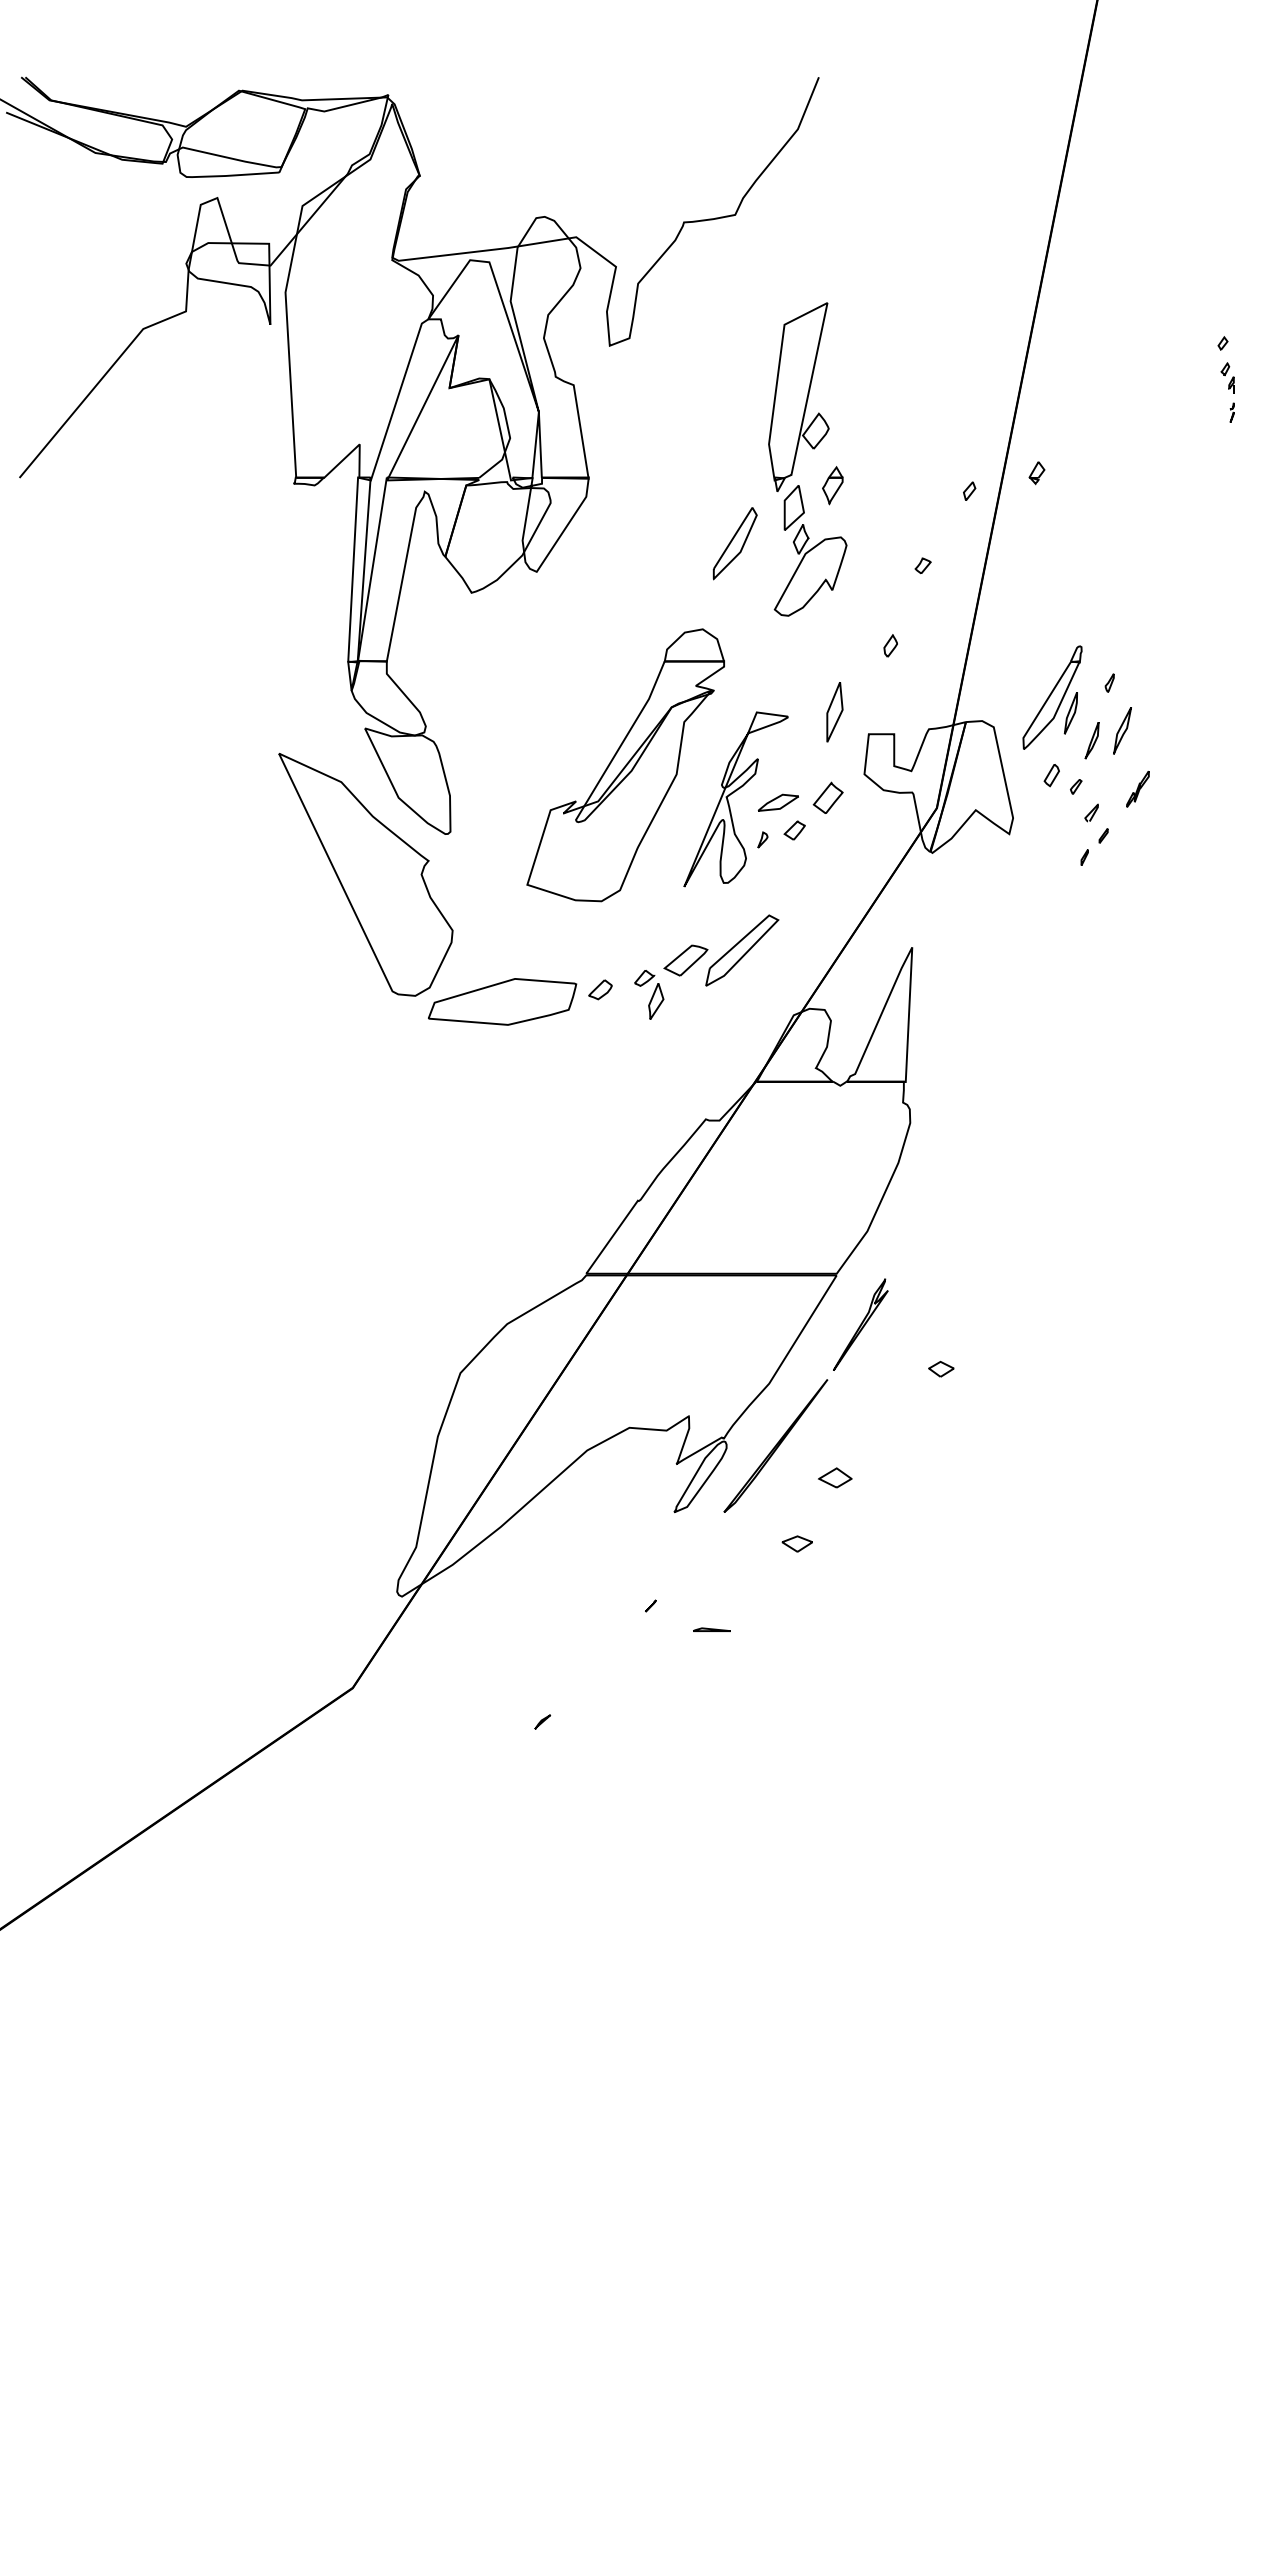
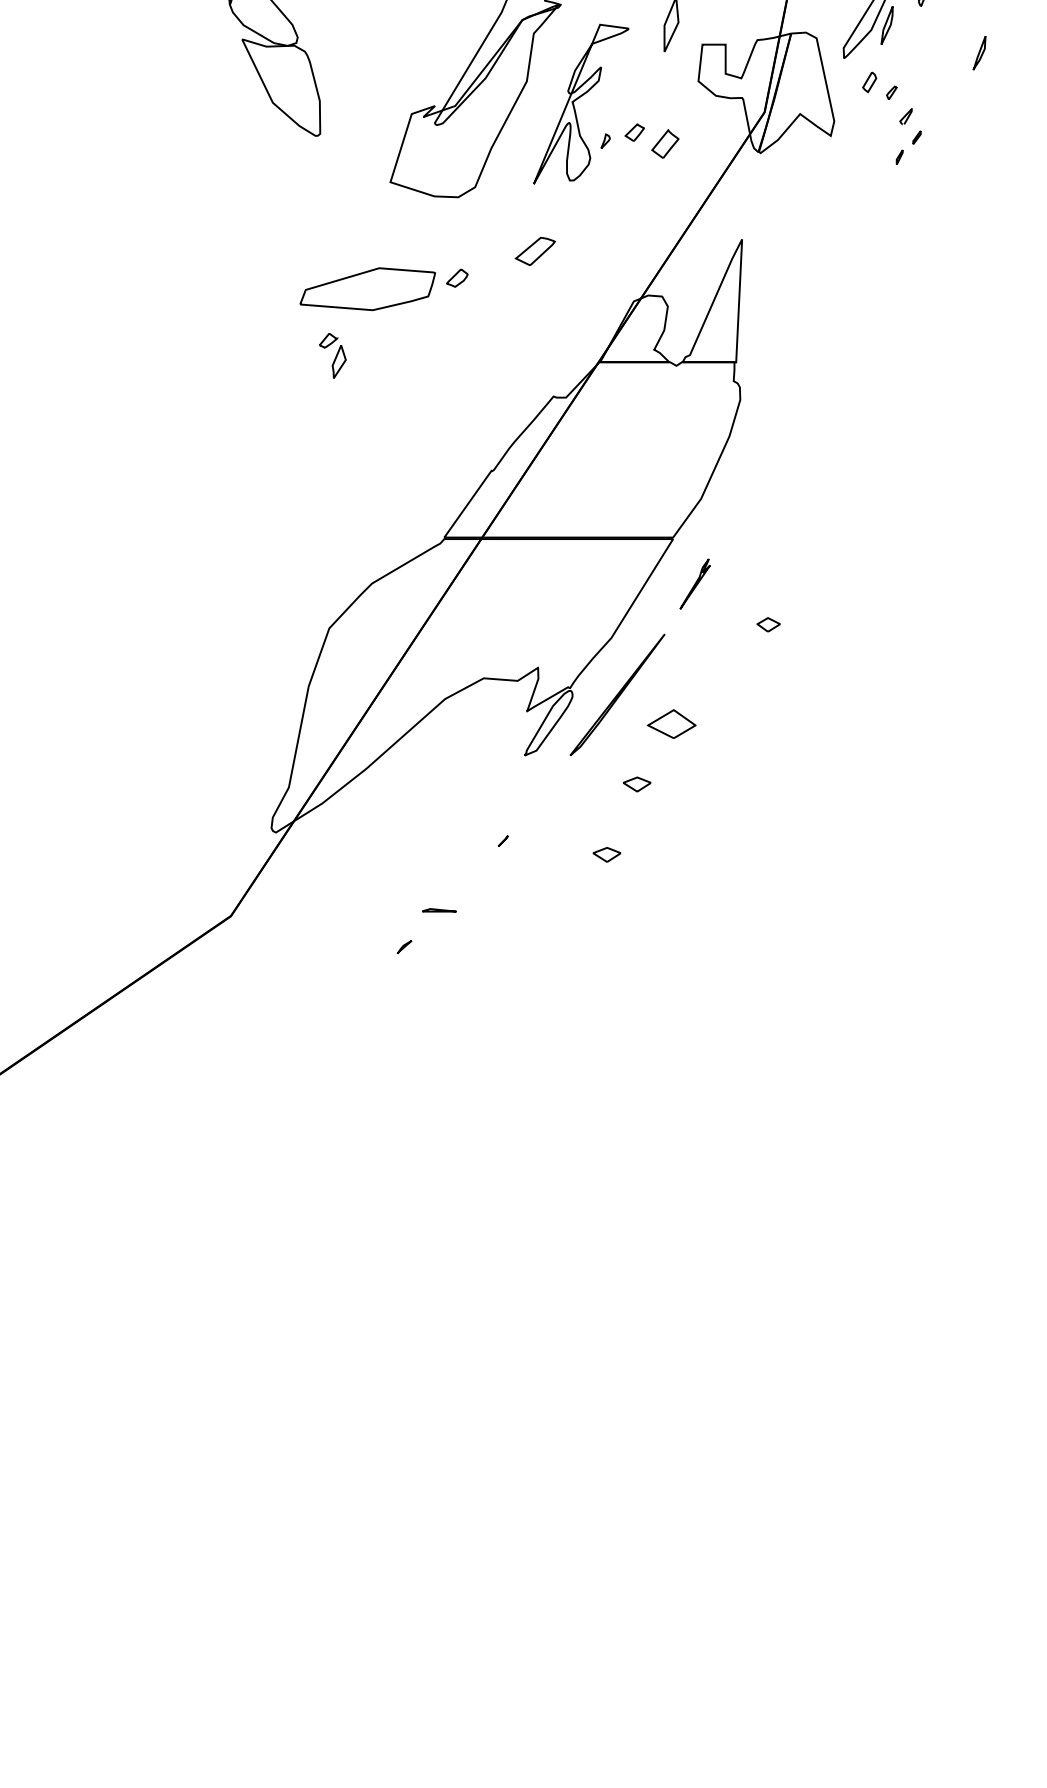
part: (1122, 730) -> (934, 41), removed
part: (1091, 740) -> (978, 53), moved
part: (1137, 788) -> (947, 94), removed
part: (827, 797) -> (664, 143), moved
part: (777, 802) -> (619, 107), removed
part: (365, 874) -> (242, 172), removed
part: (742, 950) -> (587, 242), removed
part: (649, 994) -> (333, 355), moved
part: (860, 1324) -> (694, 583), size x0.6
part: (835, 1477) -> (672, 723), size x1.6
part: (763, 1620) -> (606, 854), added
line: (711, 1629) -> (439, 910), moved

